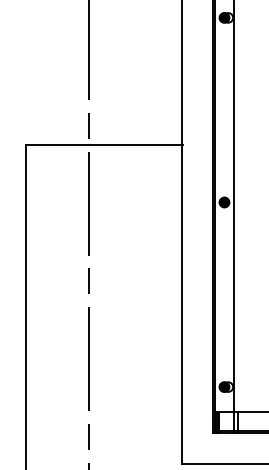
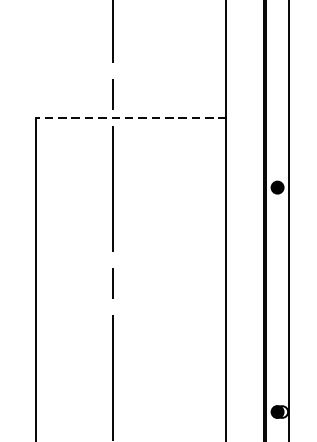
line: (104, 145) -> (131, 118), solid -> dashed

